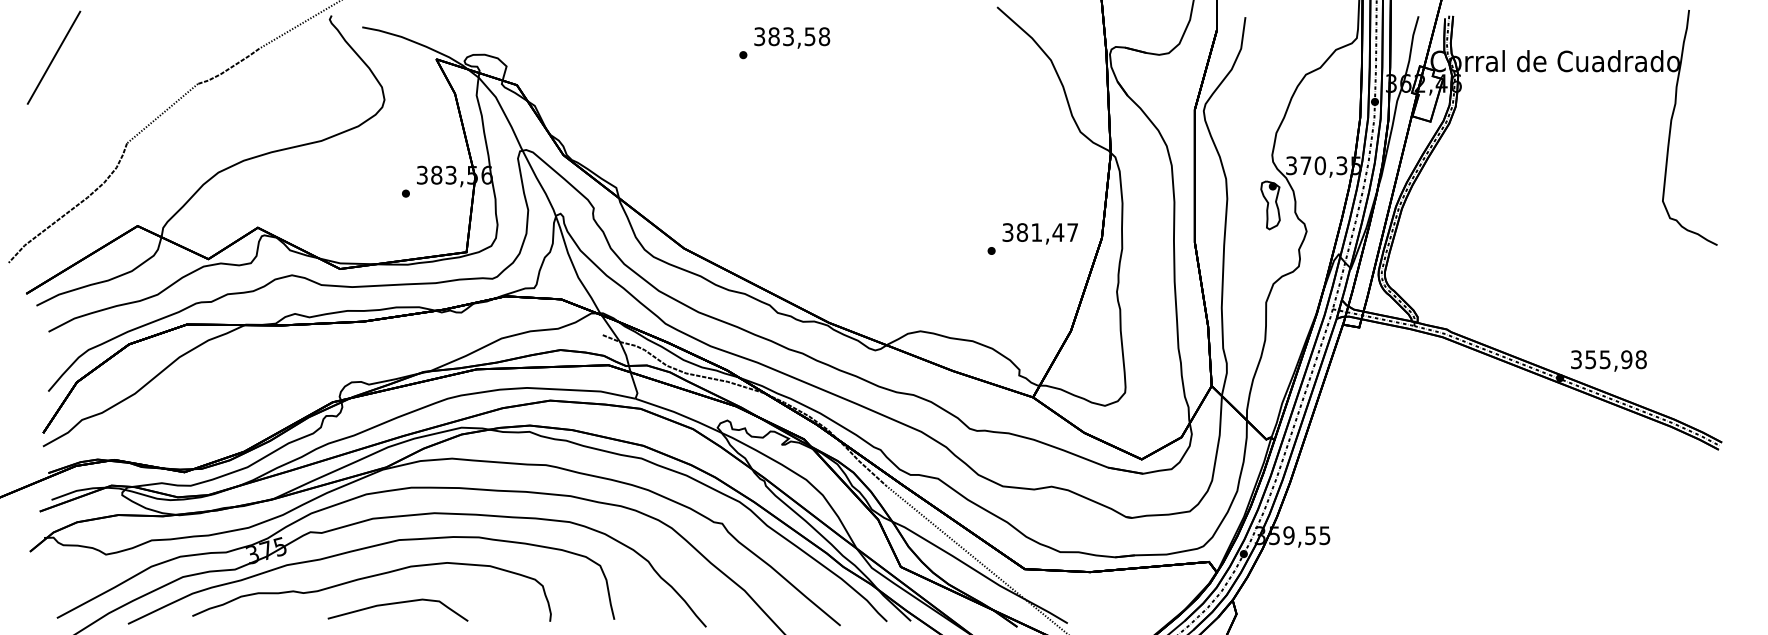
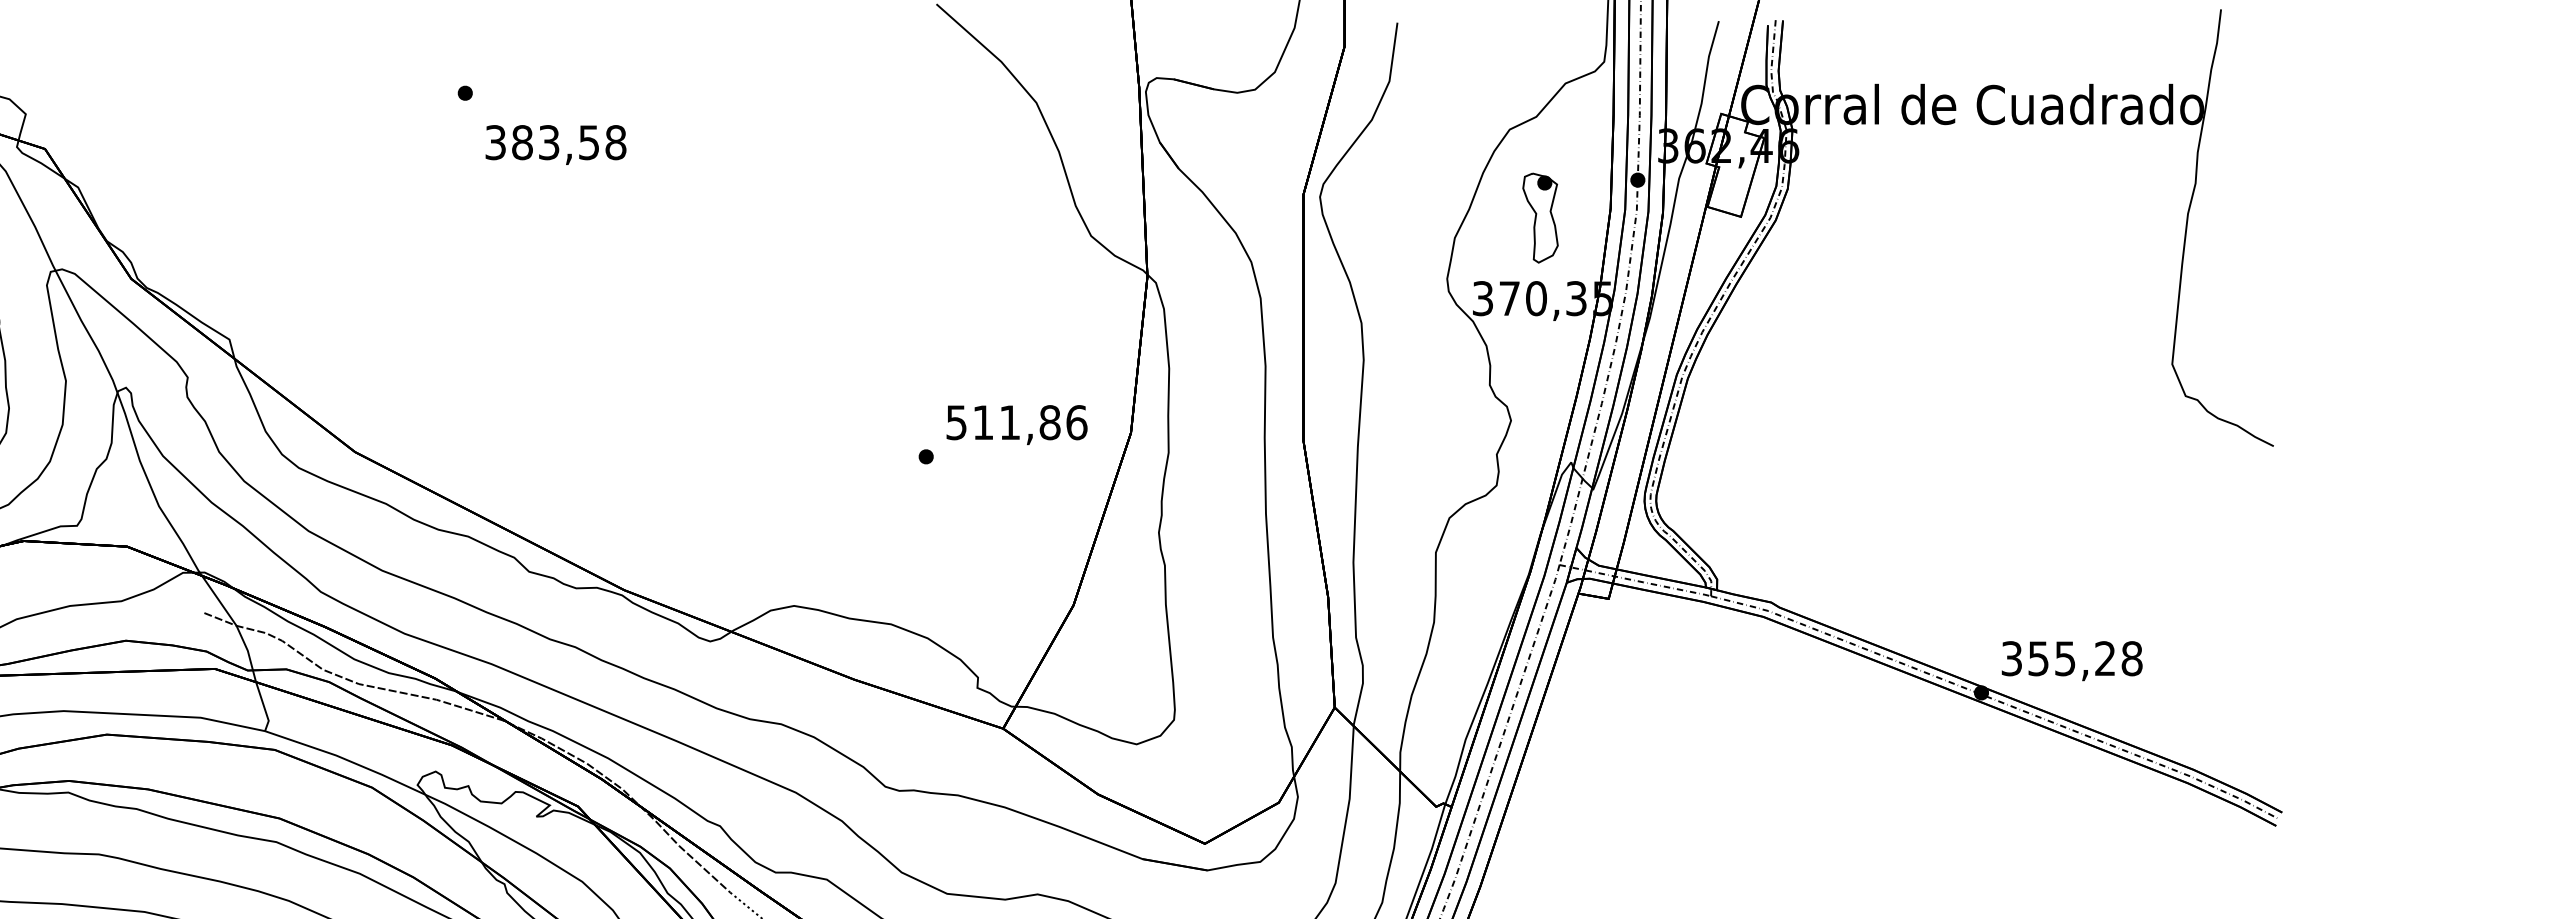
text: (792, 37) -> (556, 144), moved
part: (1270, 205) -> (1540, 218), moved
text: (1040, 232) -> (1016, 422), 381,47 -> 511,86
text: (1626, 359) -> (2104, 658), 355,98 -> 355,28

